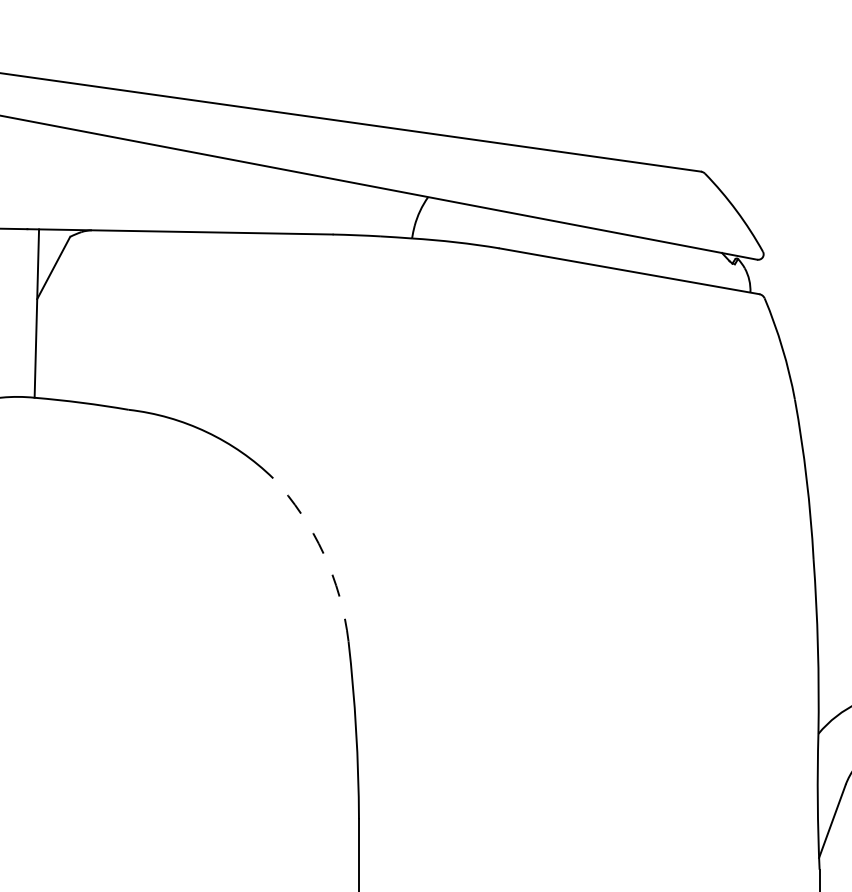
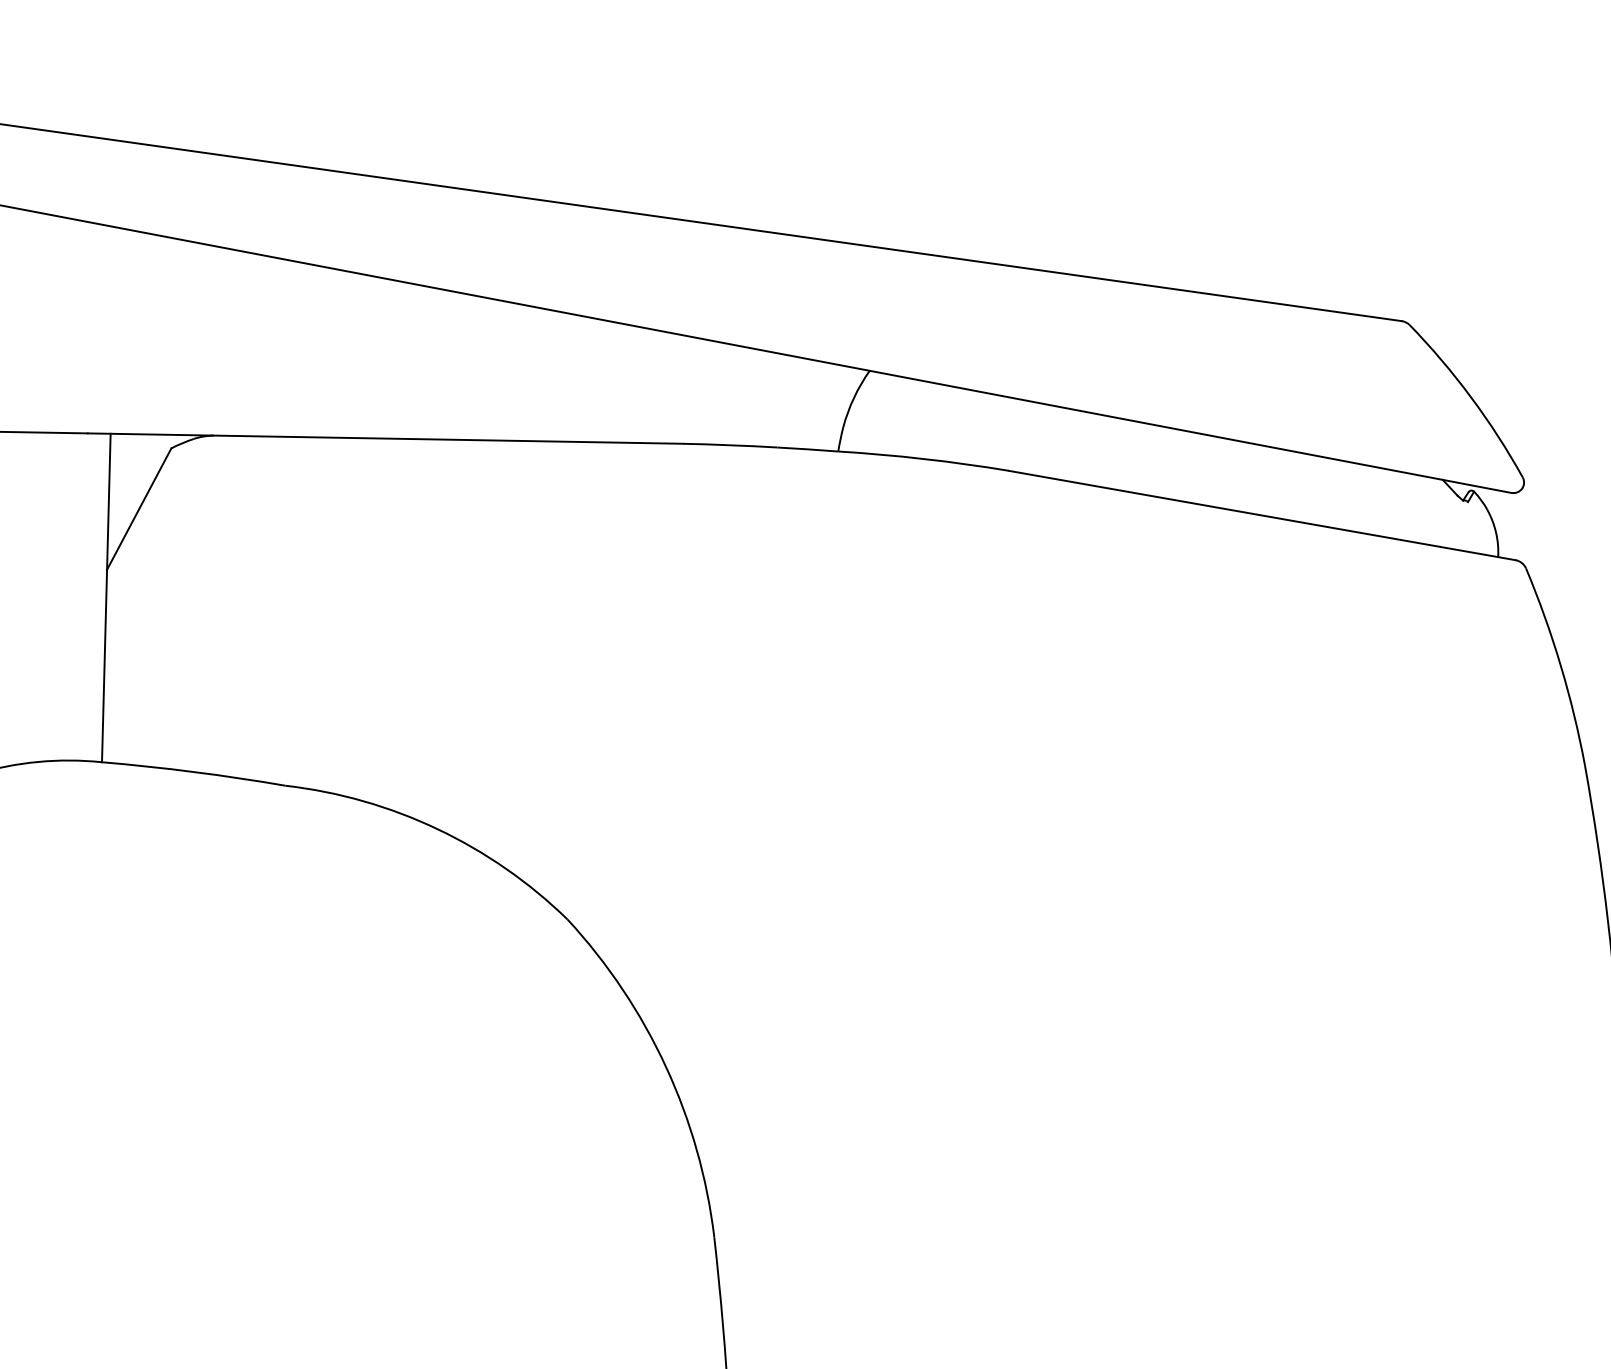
arc: (323, 554) -> (665, 1067), dashed -> solid

